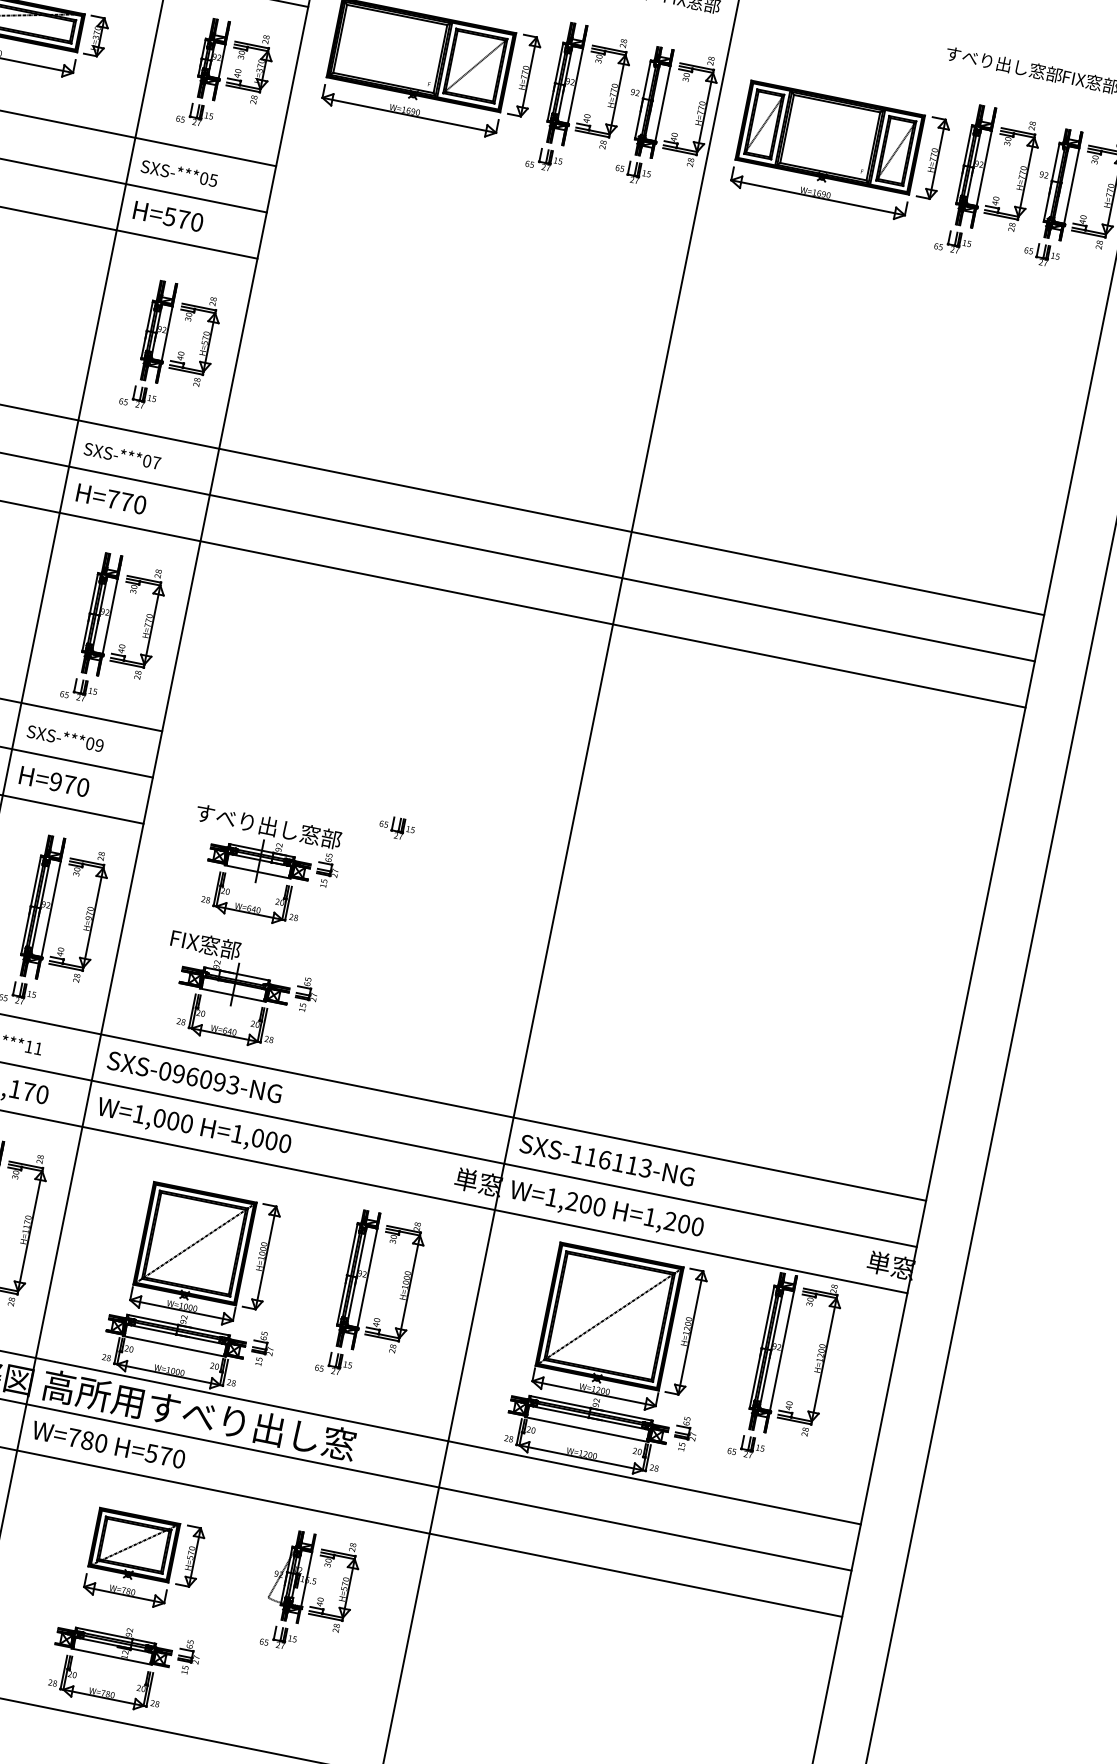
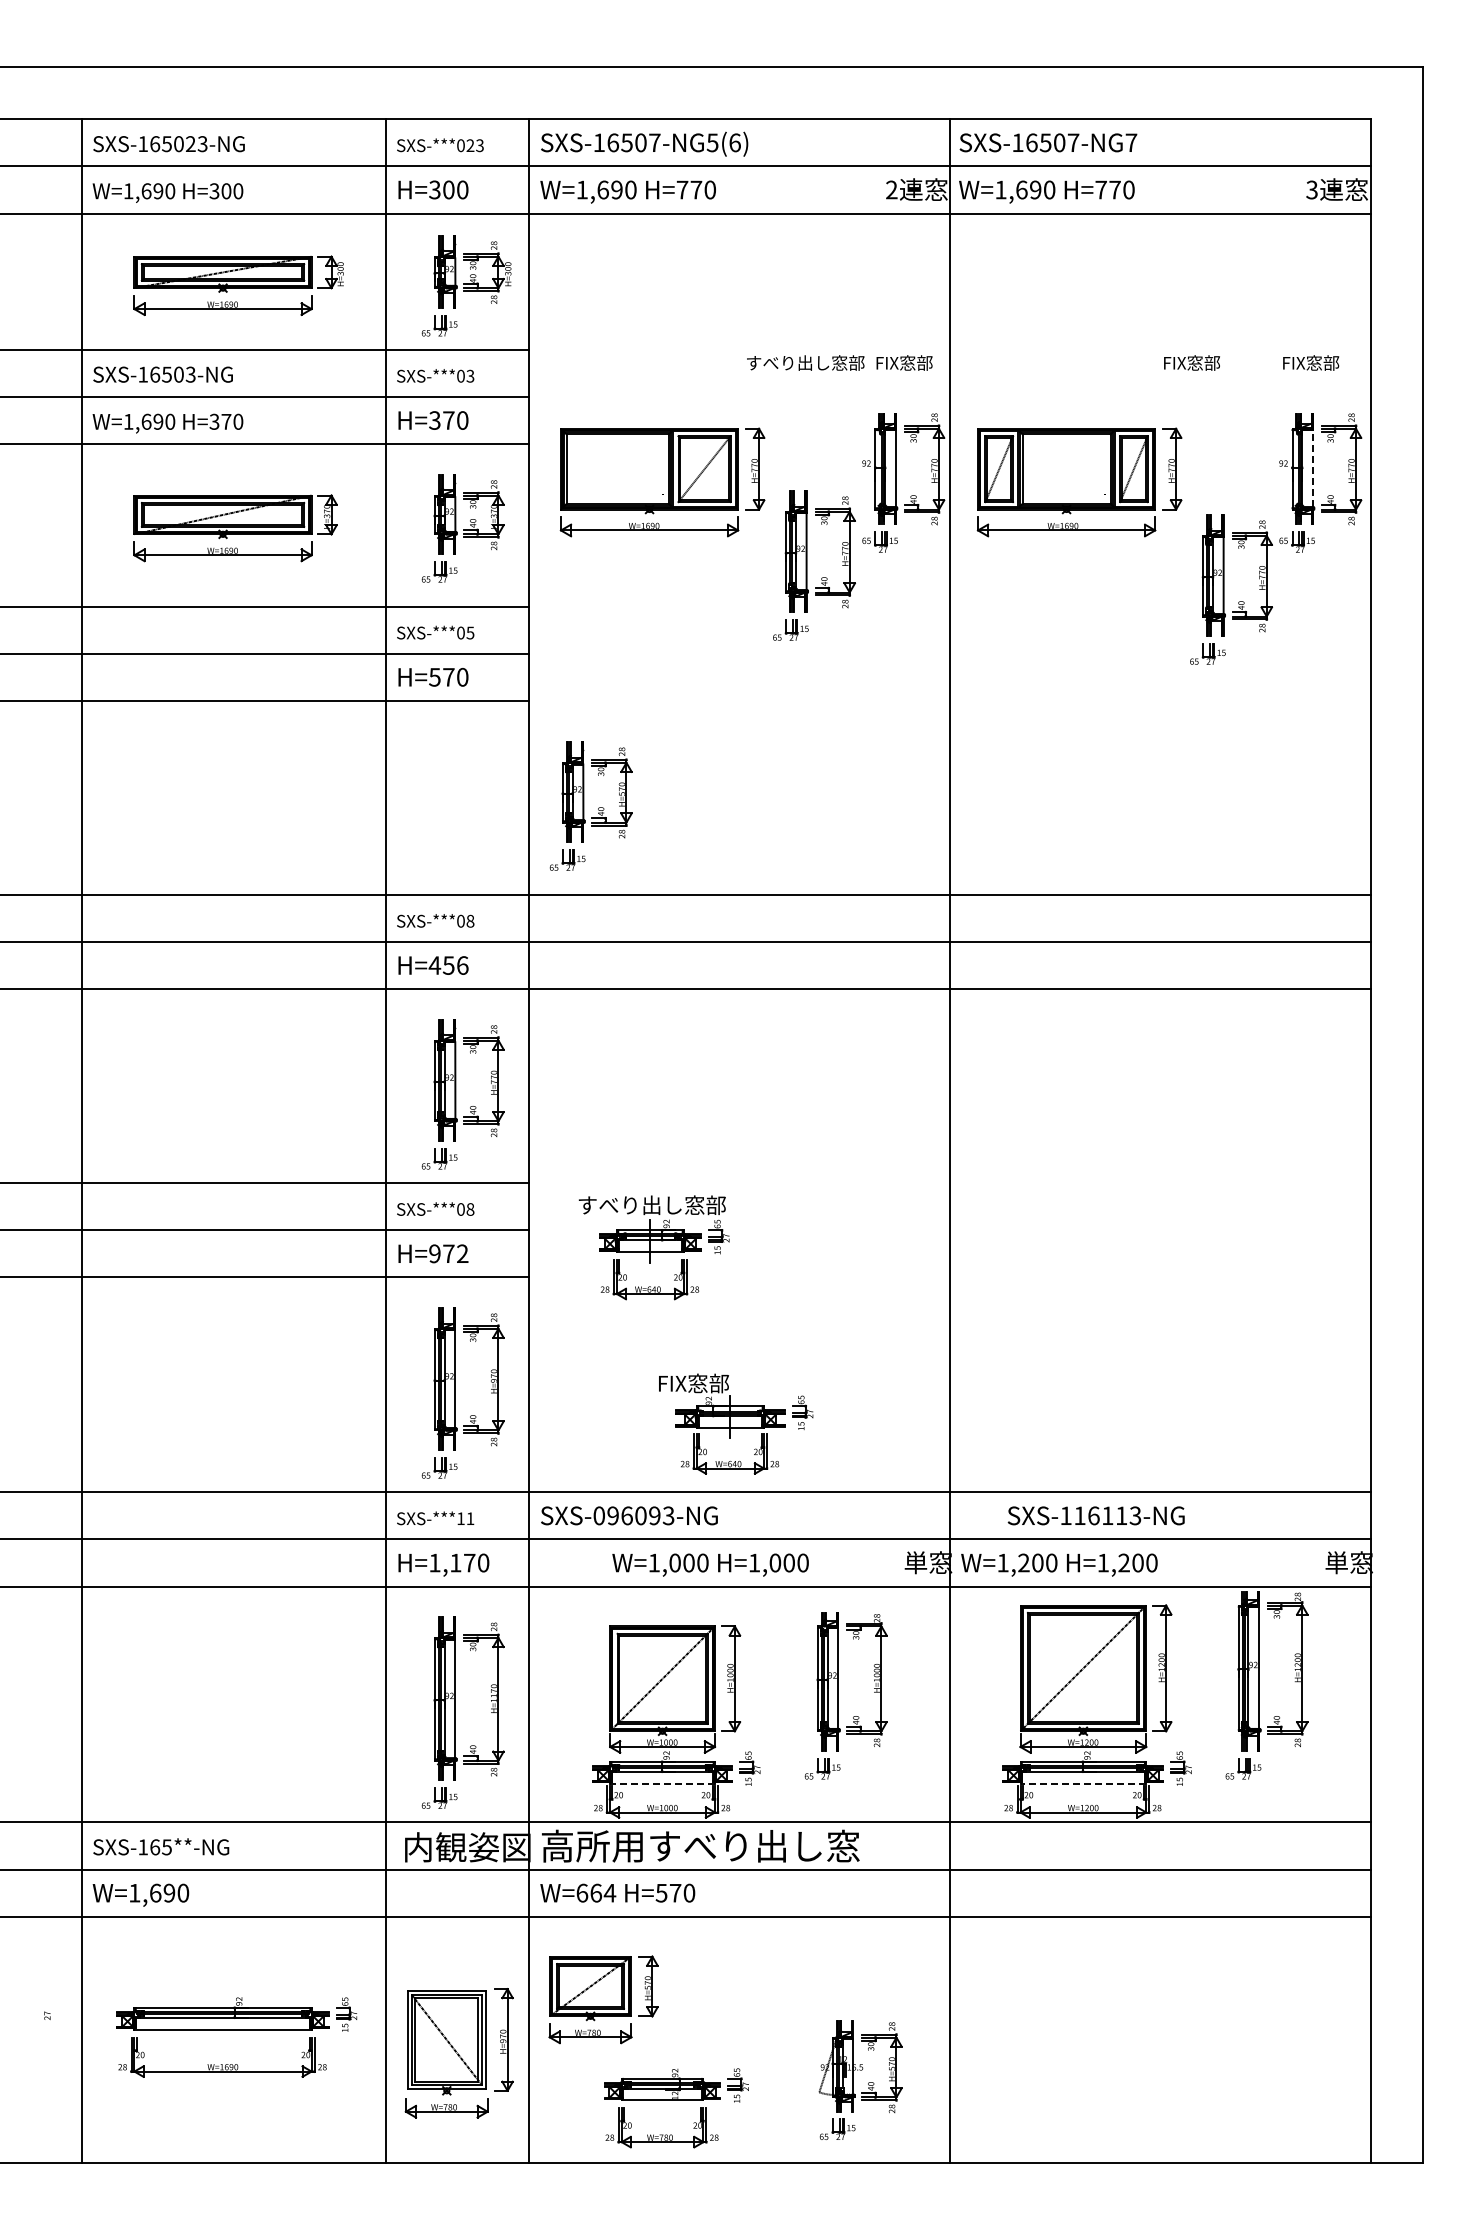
text: (1004, 63) -> (1222, 362), すべり出し窓部 -> FIX窓部
part: (573, 99) -> (807, 565), moved
part: (982, 181) -> (1224, 589), moved
line: (1071, 185) -> (1312, 468), solid -> dashed
part: (171, 347) -> (590, 805), moved
text: (156, 462) -> (470, 920), SXS-***07 -> SXS-***08
text: (126, 502) -> (448, 965), H=770 -> H=456
text: (99, 745) -> (470, 1209), SXS-***09 -> SXS-***08
text: (83, 787) -> (462, 1253), H=970 -> H=972
part: (397, 828) -> (778, 1231), removed
part: (261, 868) -> (653, 1247), moved
part: (239, 992) -> (736, 1423), moved
text: (194, 1126) -> (710, 1564), moved
text: (606, 1160) -> (1095, 1515), moved
line: (174, 1346) -> (662, 1783), solid -> dashed
line: (587, 1429) -> (1083, 1783), solid -> dashed
text: (88, 1440) -> (596, 1892), W=780 -> W=664
part: (144, 1560) -> (603, 1999), moved
part: (304, 1591) -> (853, 2079), moved

